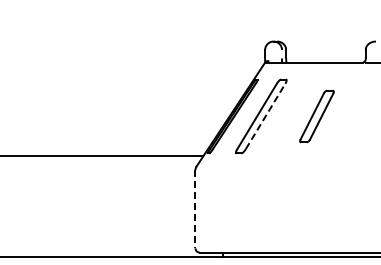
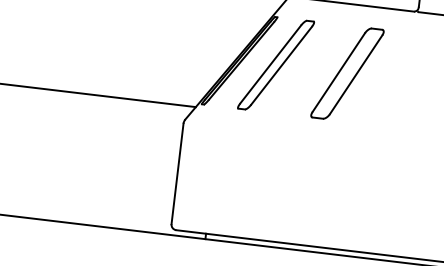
line: (265, 116) -> (281, 65), dashed -> solid
part: (316, 116) -> (346, 73), size x1.43
line: (195, 209) -> (177, 174), dashed -> solid

